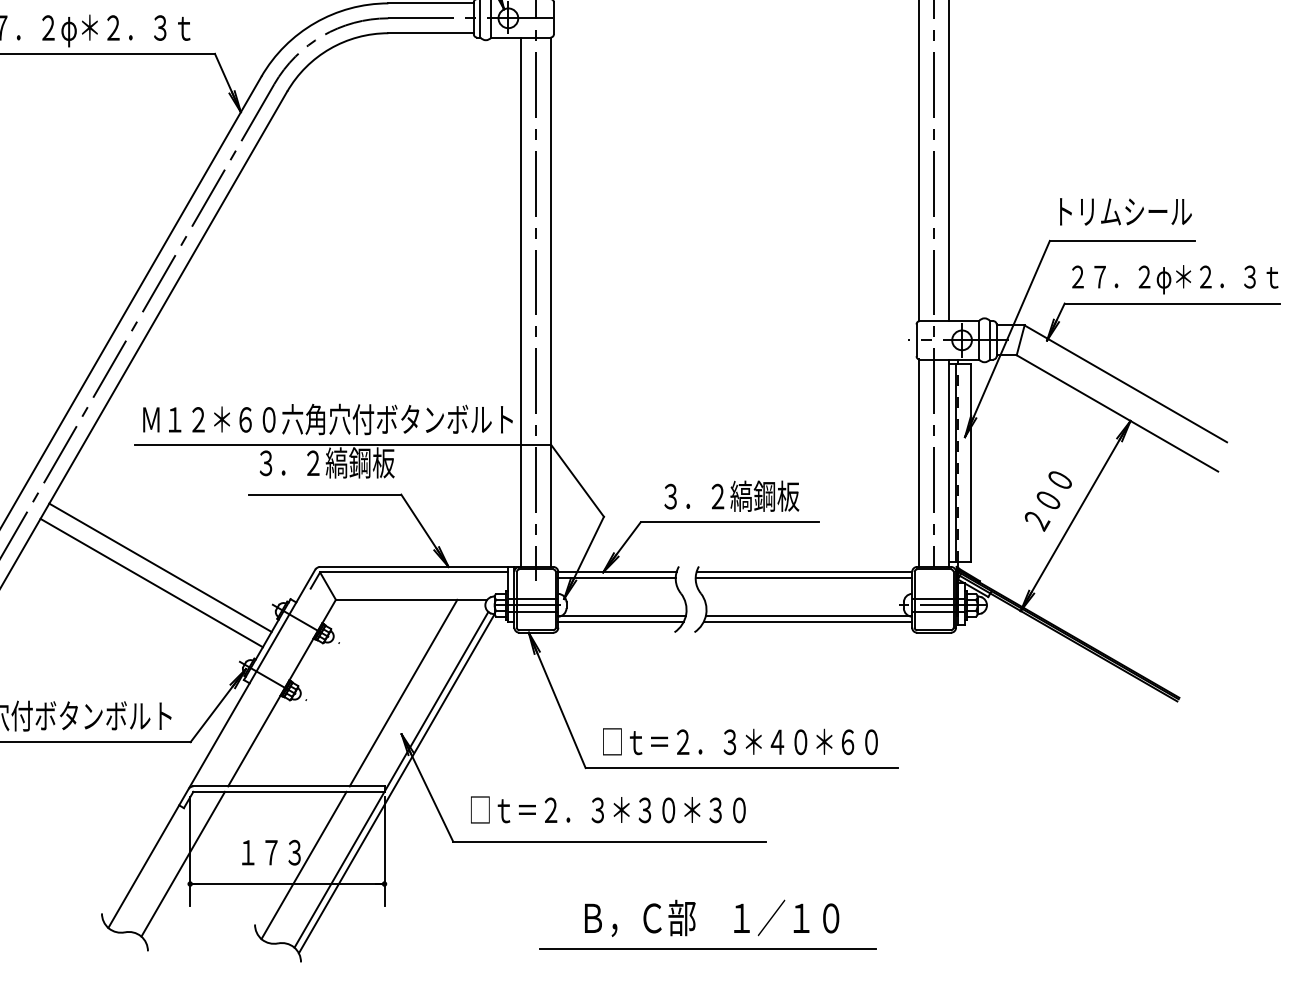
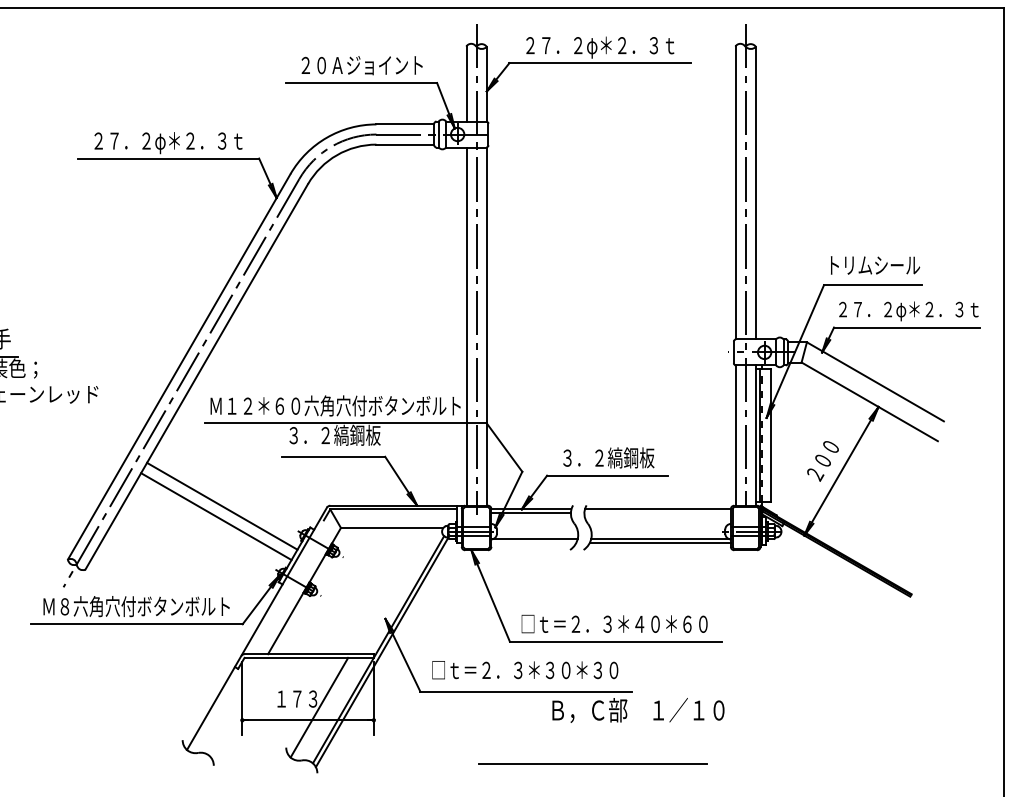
line: (803, 578) -> (657, 513), removed
line: (620, 621) -> (533, 542), removed
line: (403, 692) -> (386, 590), removed
line: (182, 863) -> (237, 706), removed
text: (712, 918) -> (638, 710), moved

